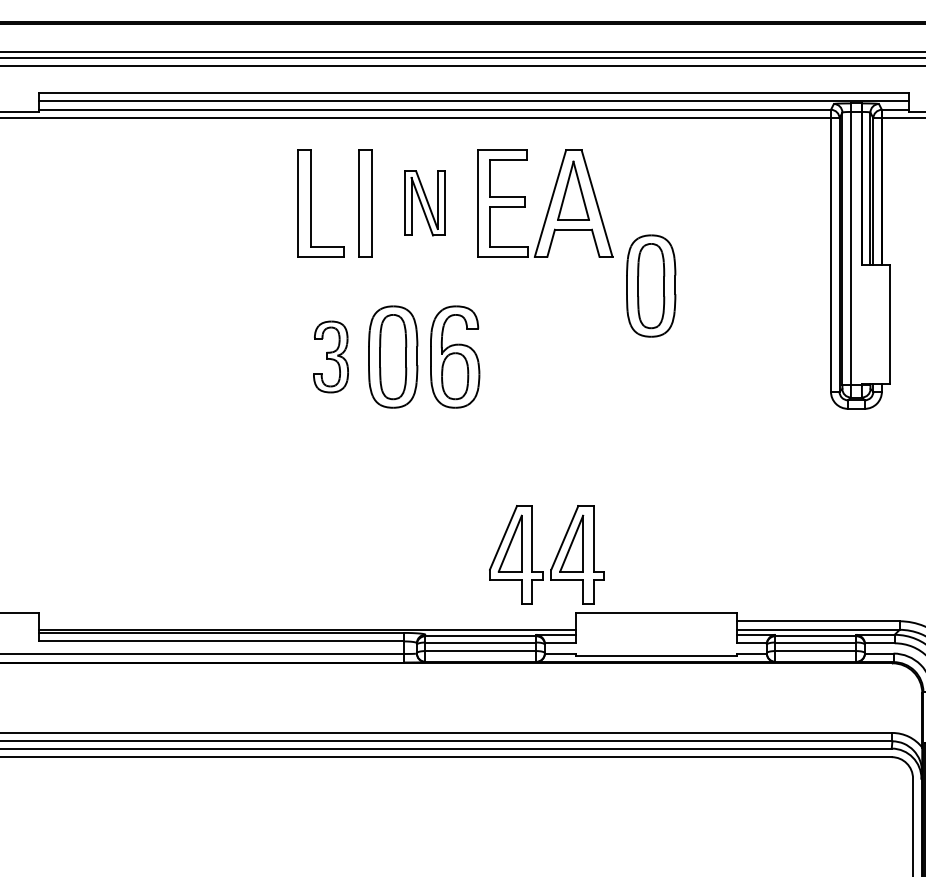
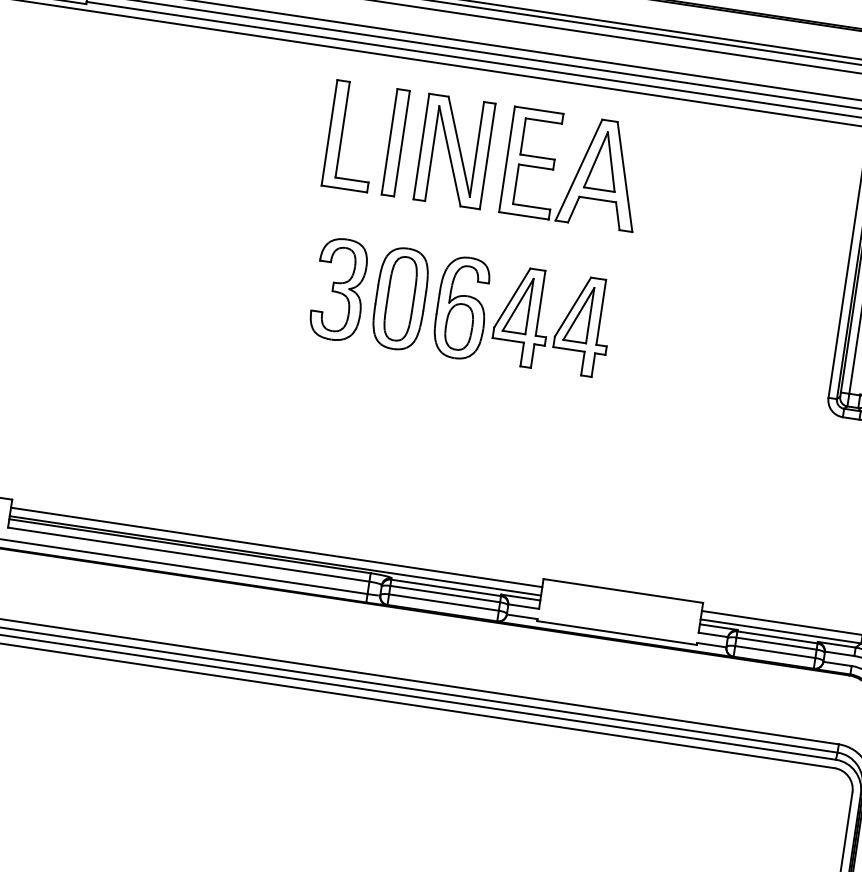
part: (424, 203) -> (454, 151), size x1.67
part: (651, 285) -> (666, 266), removed
part: (330, 356) -> (338, 288), size x1.43
part: (554, 559) -> (559, 327), moved
line: (306, 621) -> (275, 547), added

